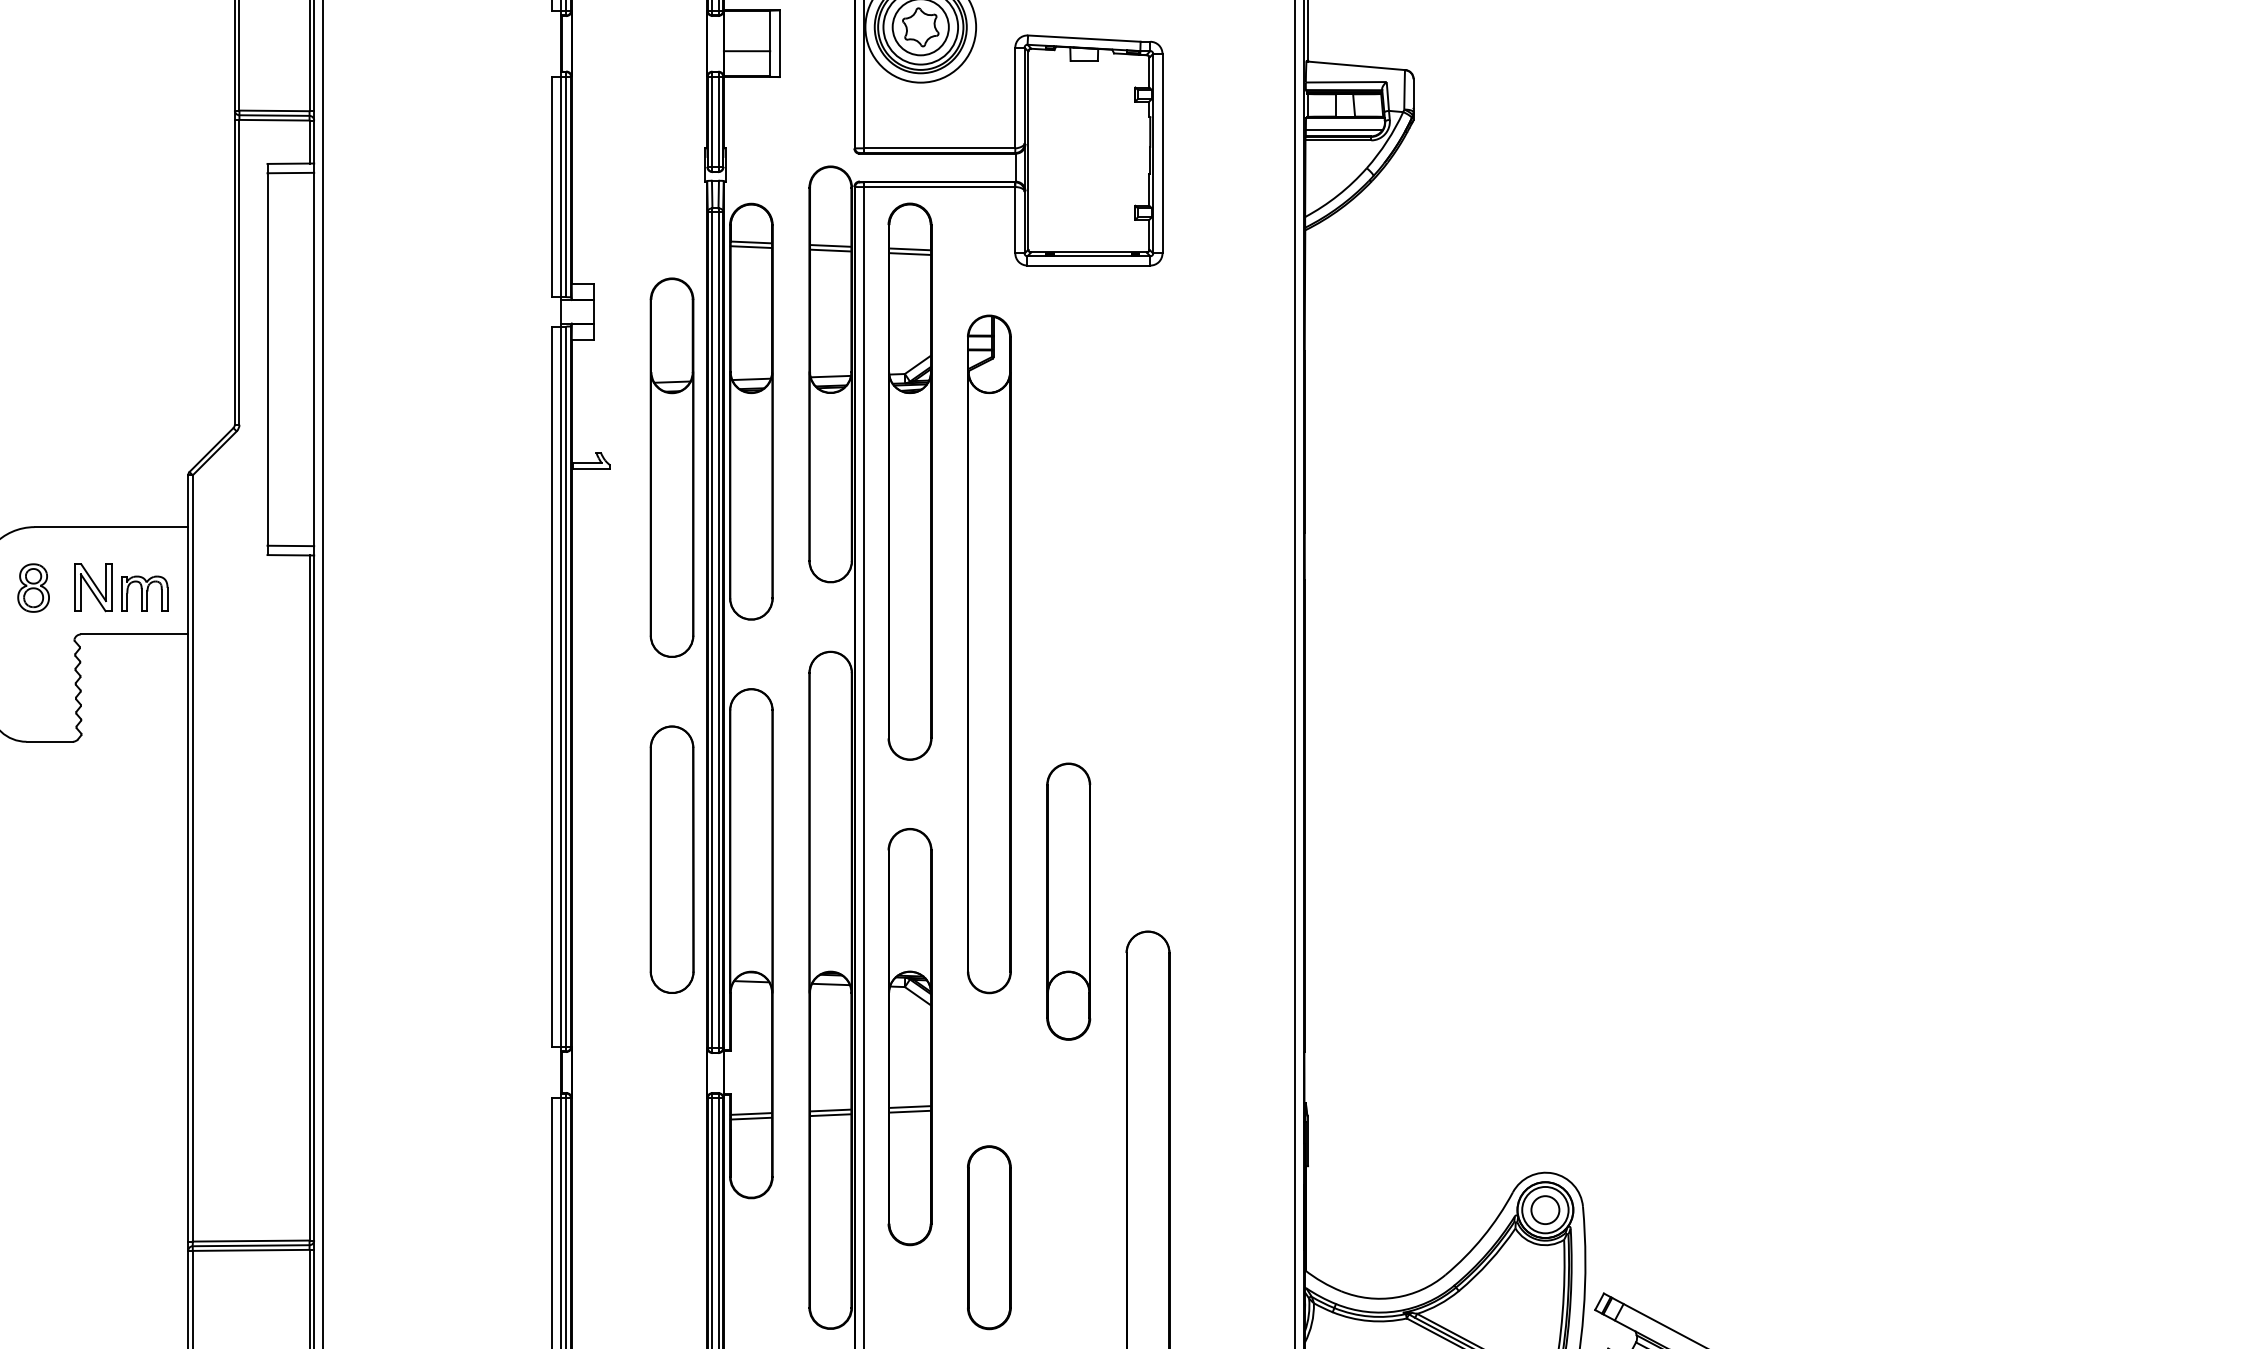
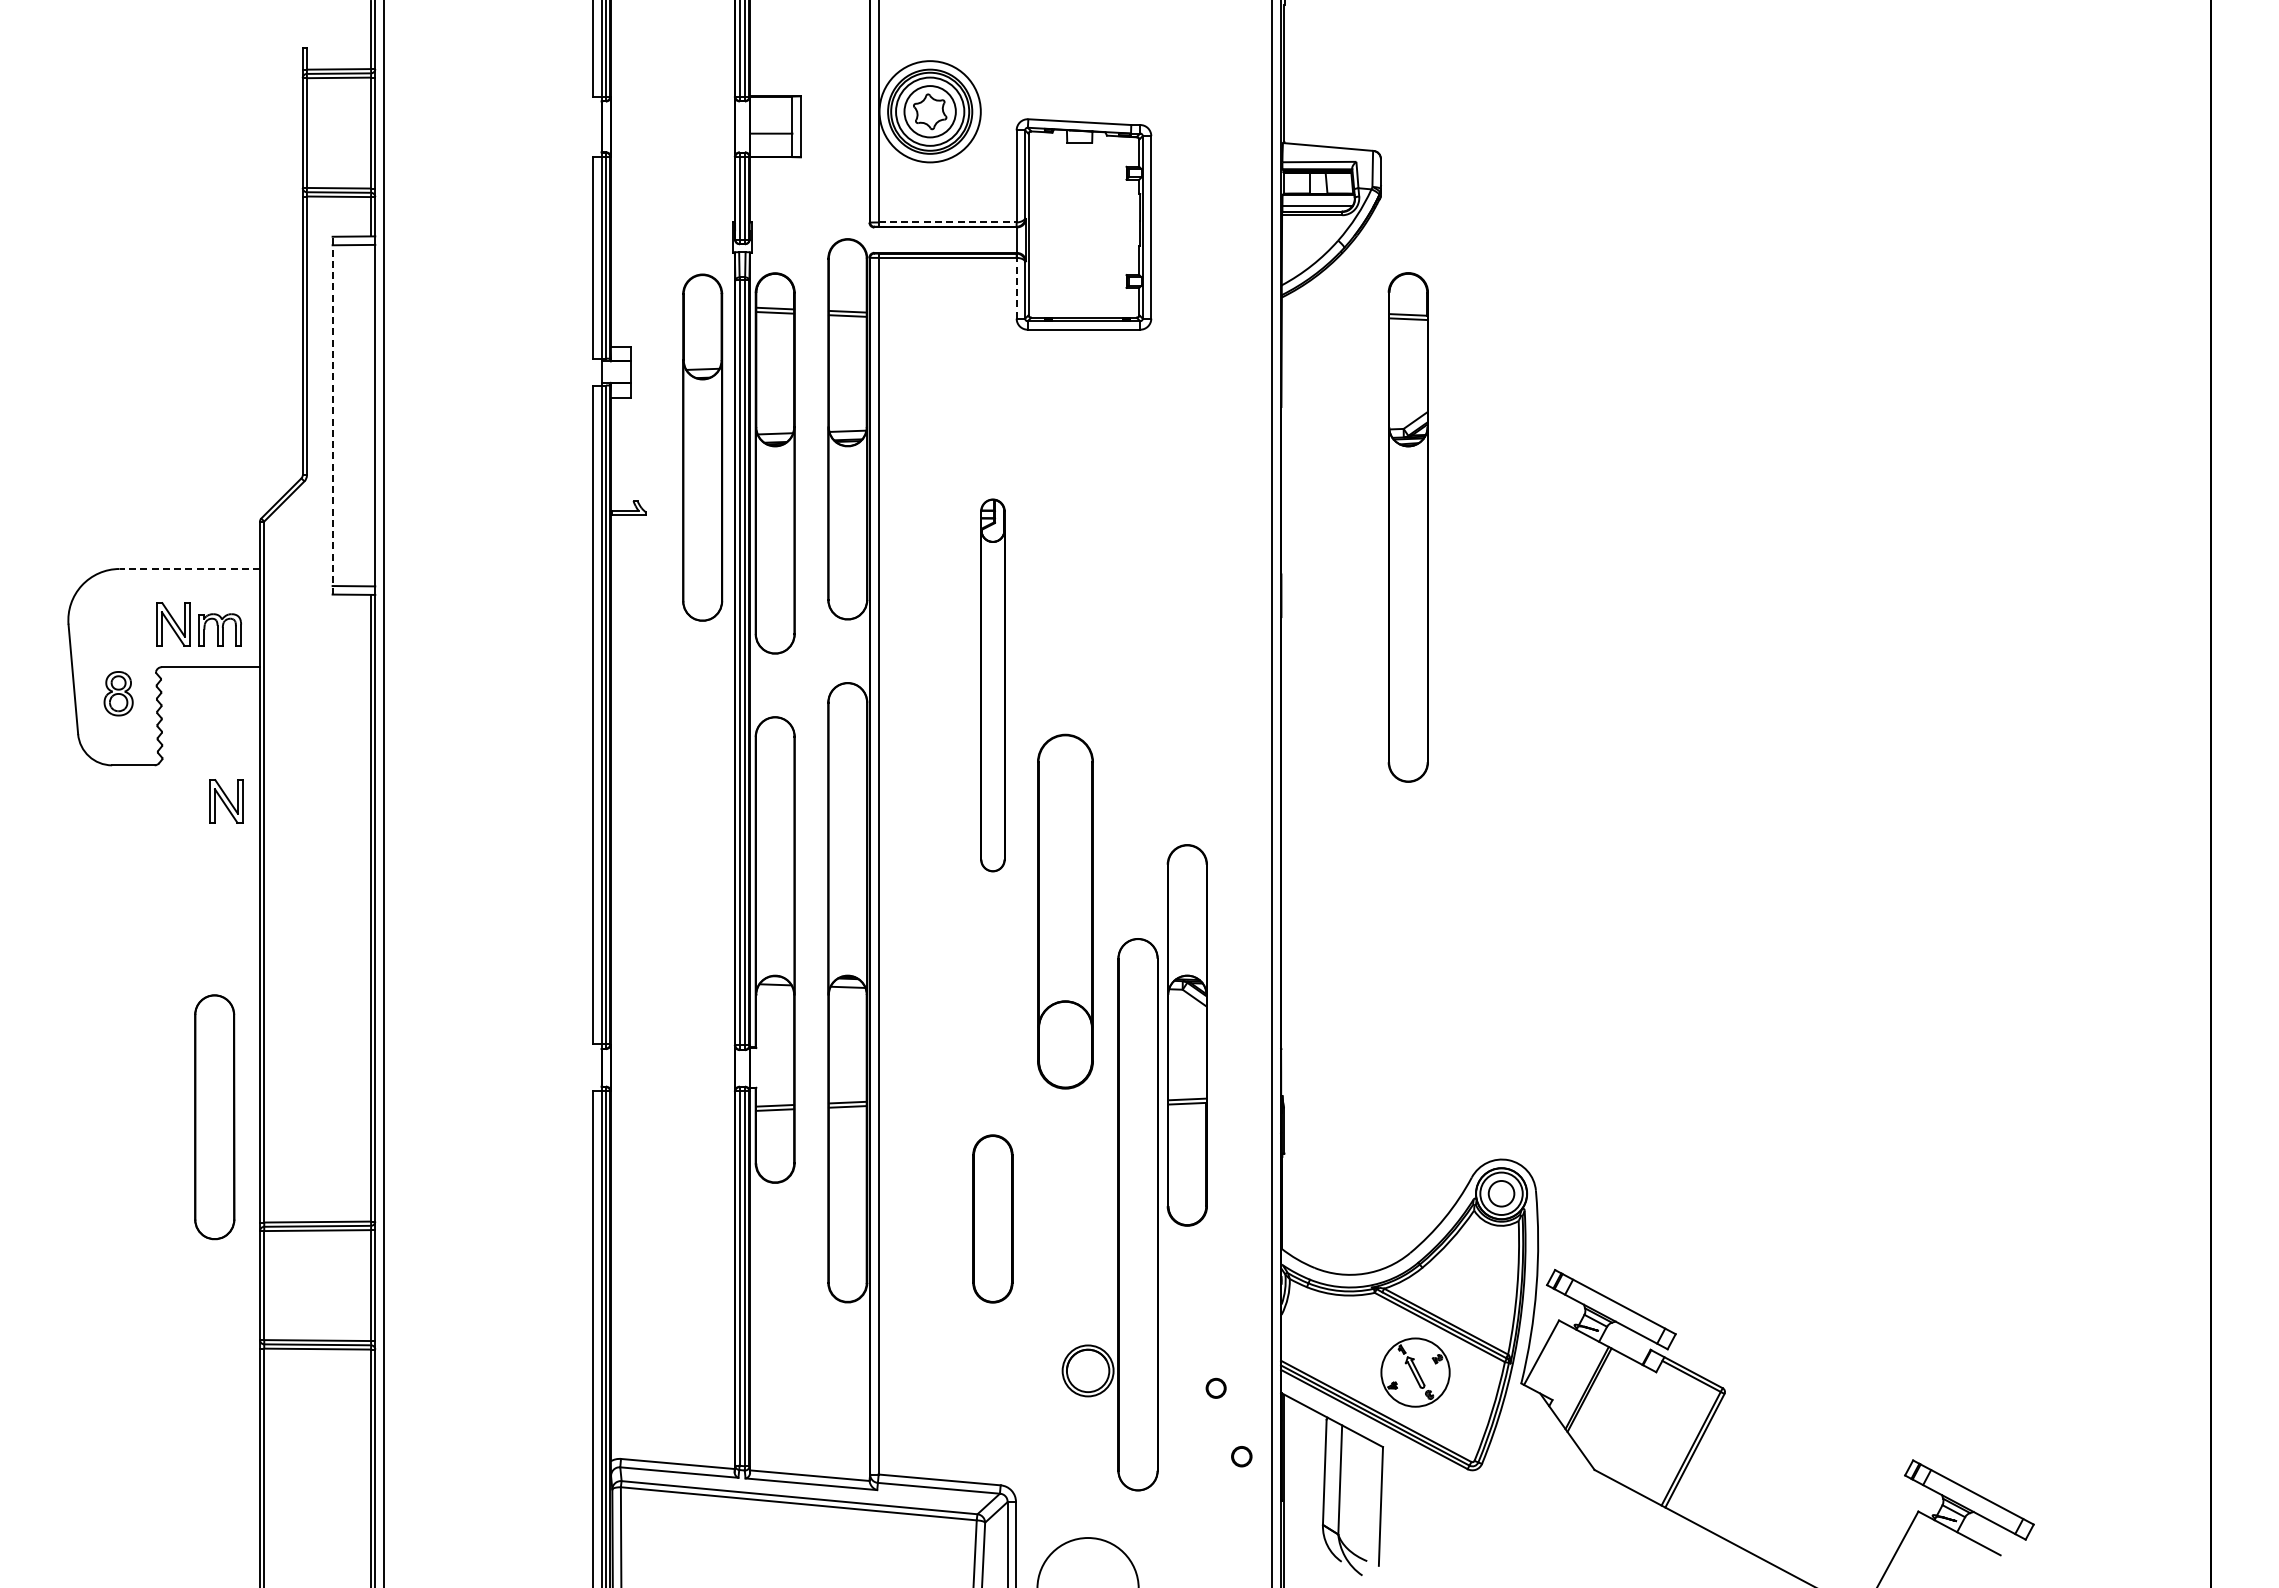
line: (939, 148) -> (947, 222), solid -> dashed
line: (1015, 219) -> (1016, 287), solid -> dashed
line: (267, 359) -> (332, 415), solid -> dashed
part: (671, 467) -> (702, 447), moved
part: (909, 481) -> (1407, 527), moved
line: (111, 527) -> (189, 569), solid -> dashed
part: (33, 587) -> (118, 693), moved
part: (988, 654) -> (992, 685), size x0.6
part: (151, 781) -> (226, 801), added
part: (671, 860) -> (214, 1117), moved
part: (1068, 901) -> (1065, 911), size x1.4
part: (909, 1037) -> (1186, 1035), moved

